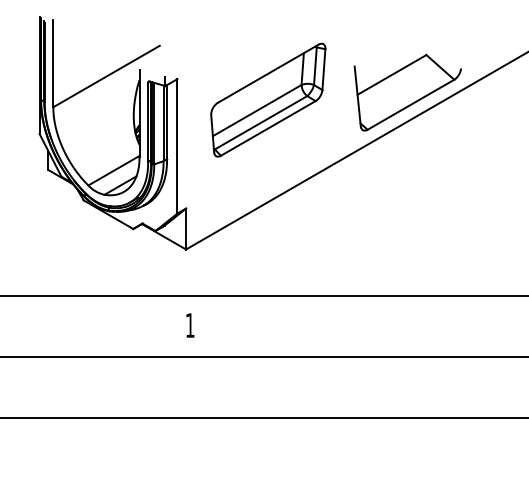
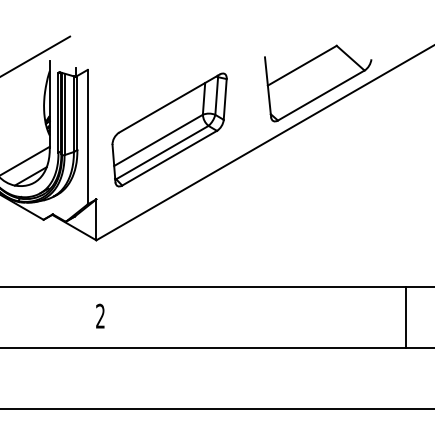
part: (268, 99) -> (169, 129), moved
text: (189, 325) -> (99, 316), 1 -> 2
line: (495, 326) -> (405, 317), added

